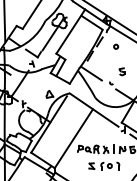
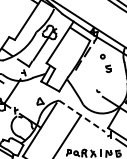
part: (121, 71) -> (107, 68), moved
line: (91, 73) -> (79, 81), removed
line: (94, 110) -> (82, 116), solid -> dashed

